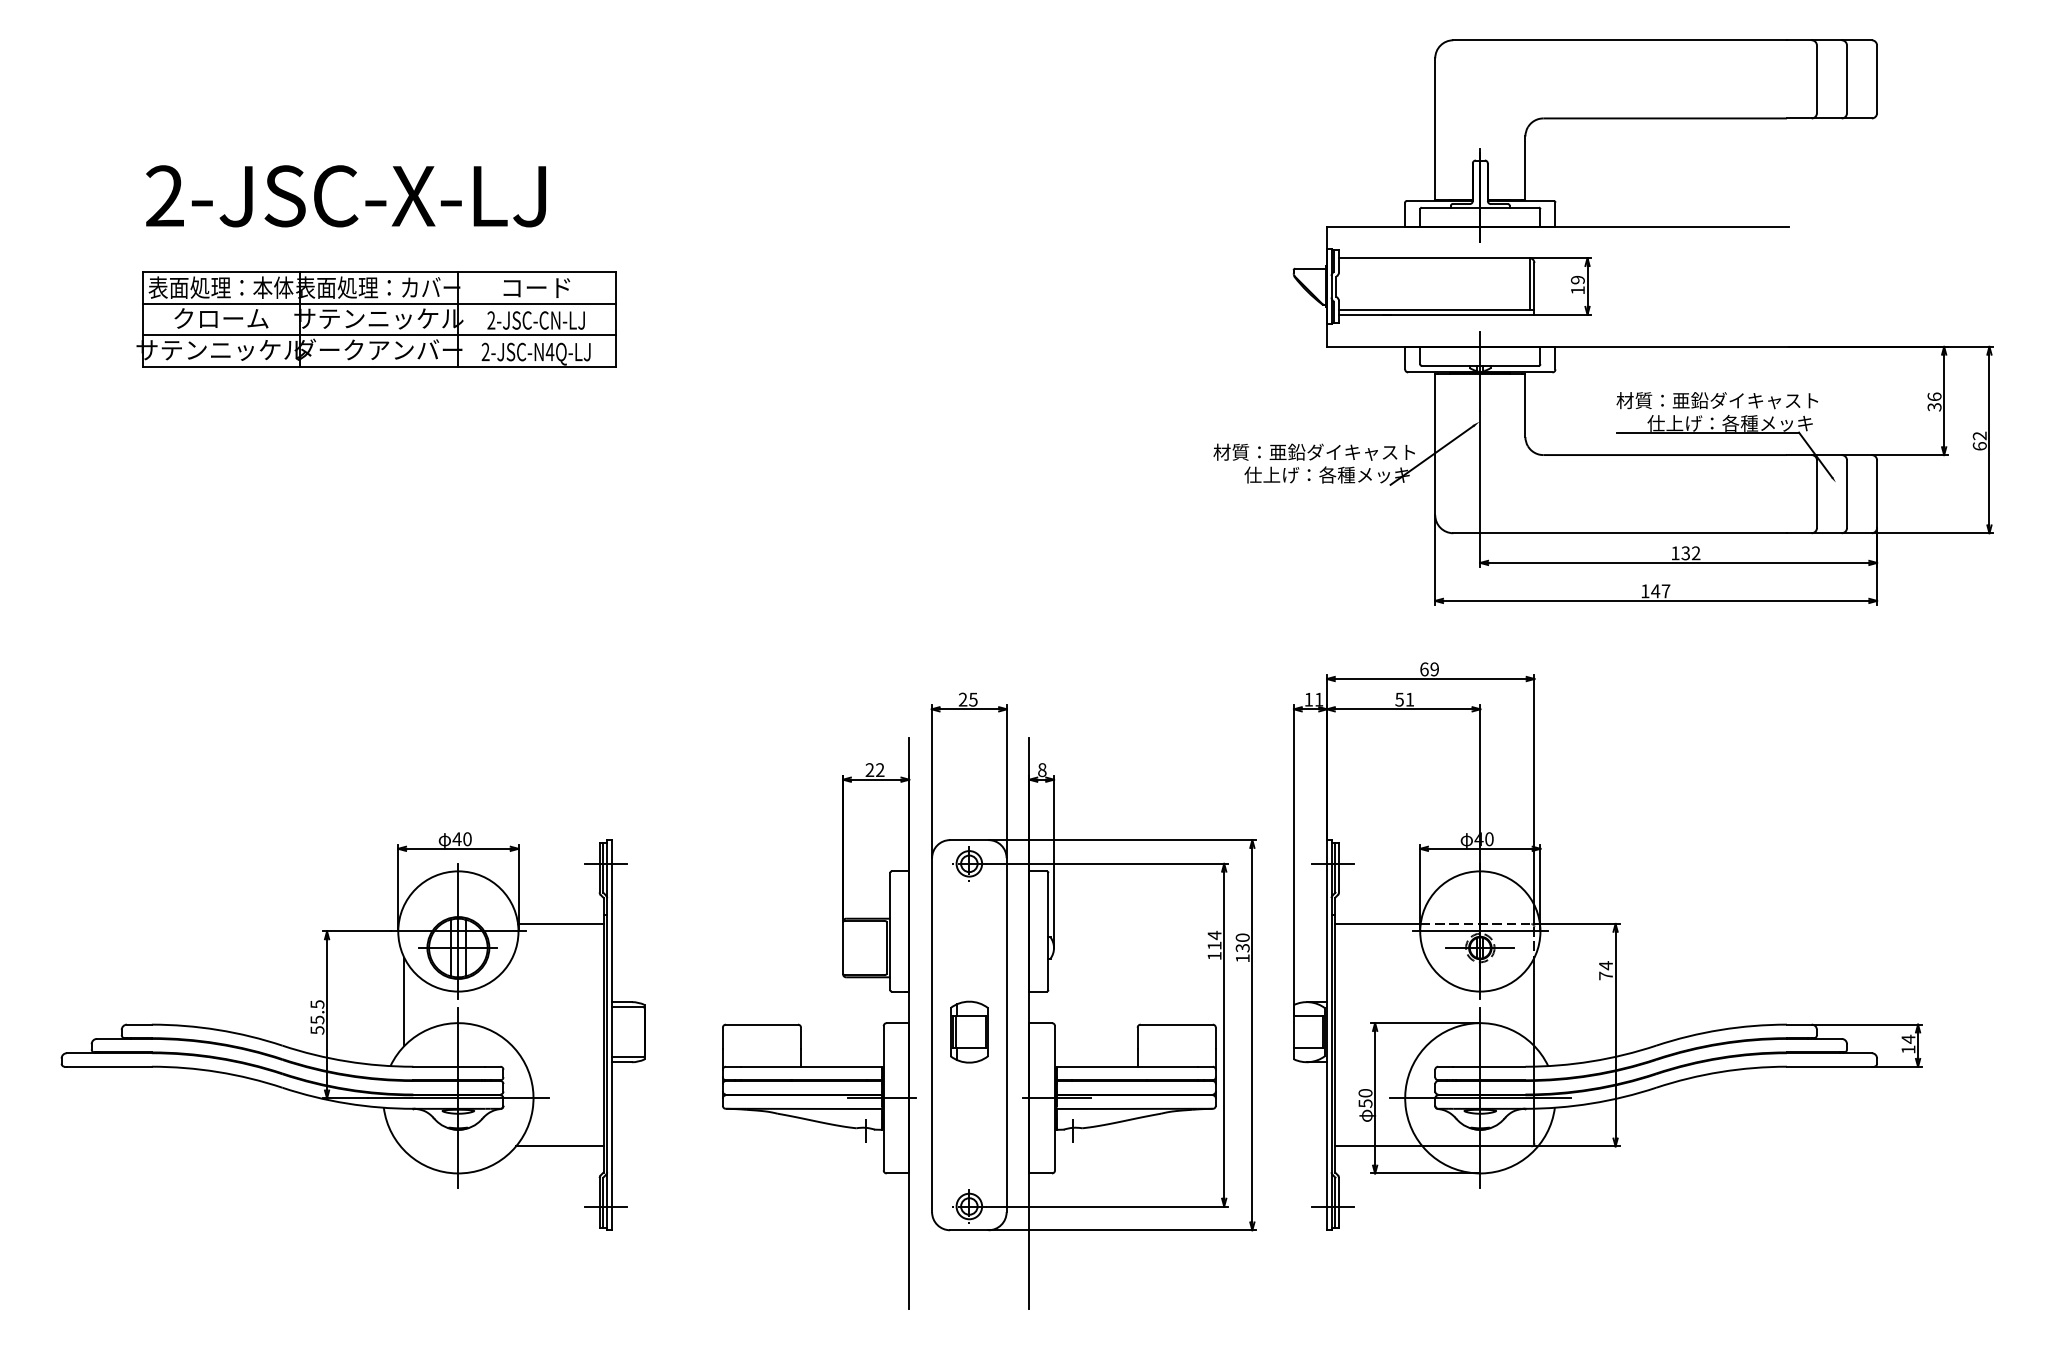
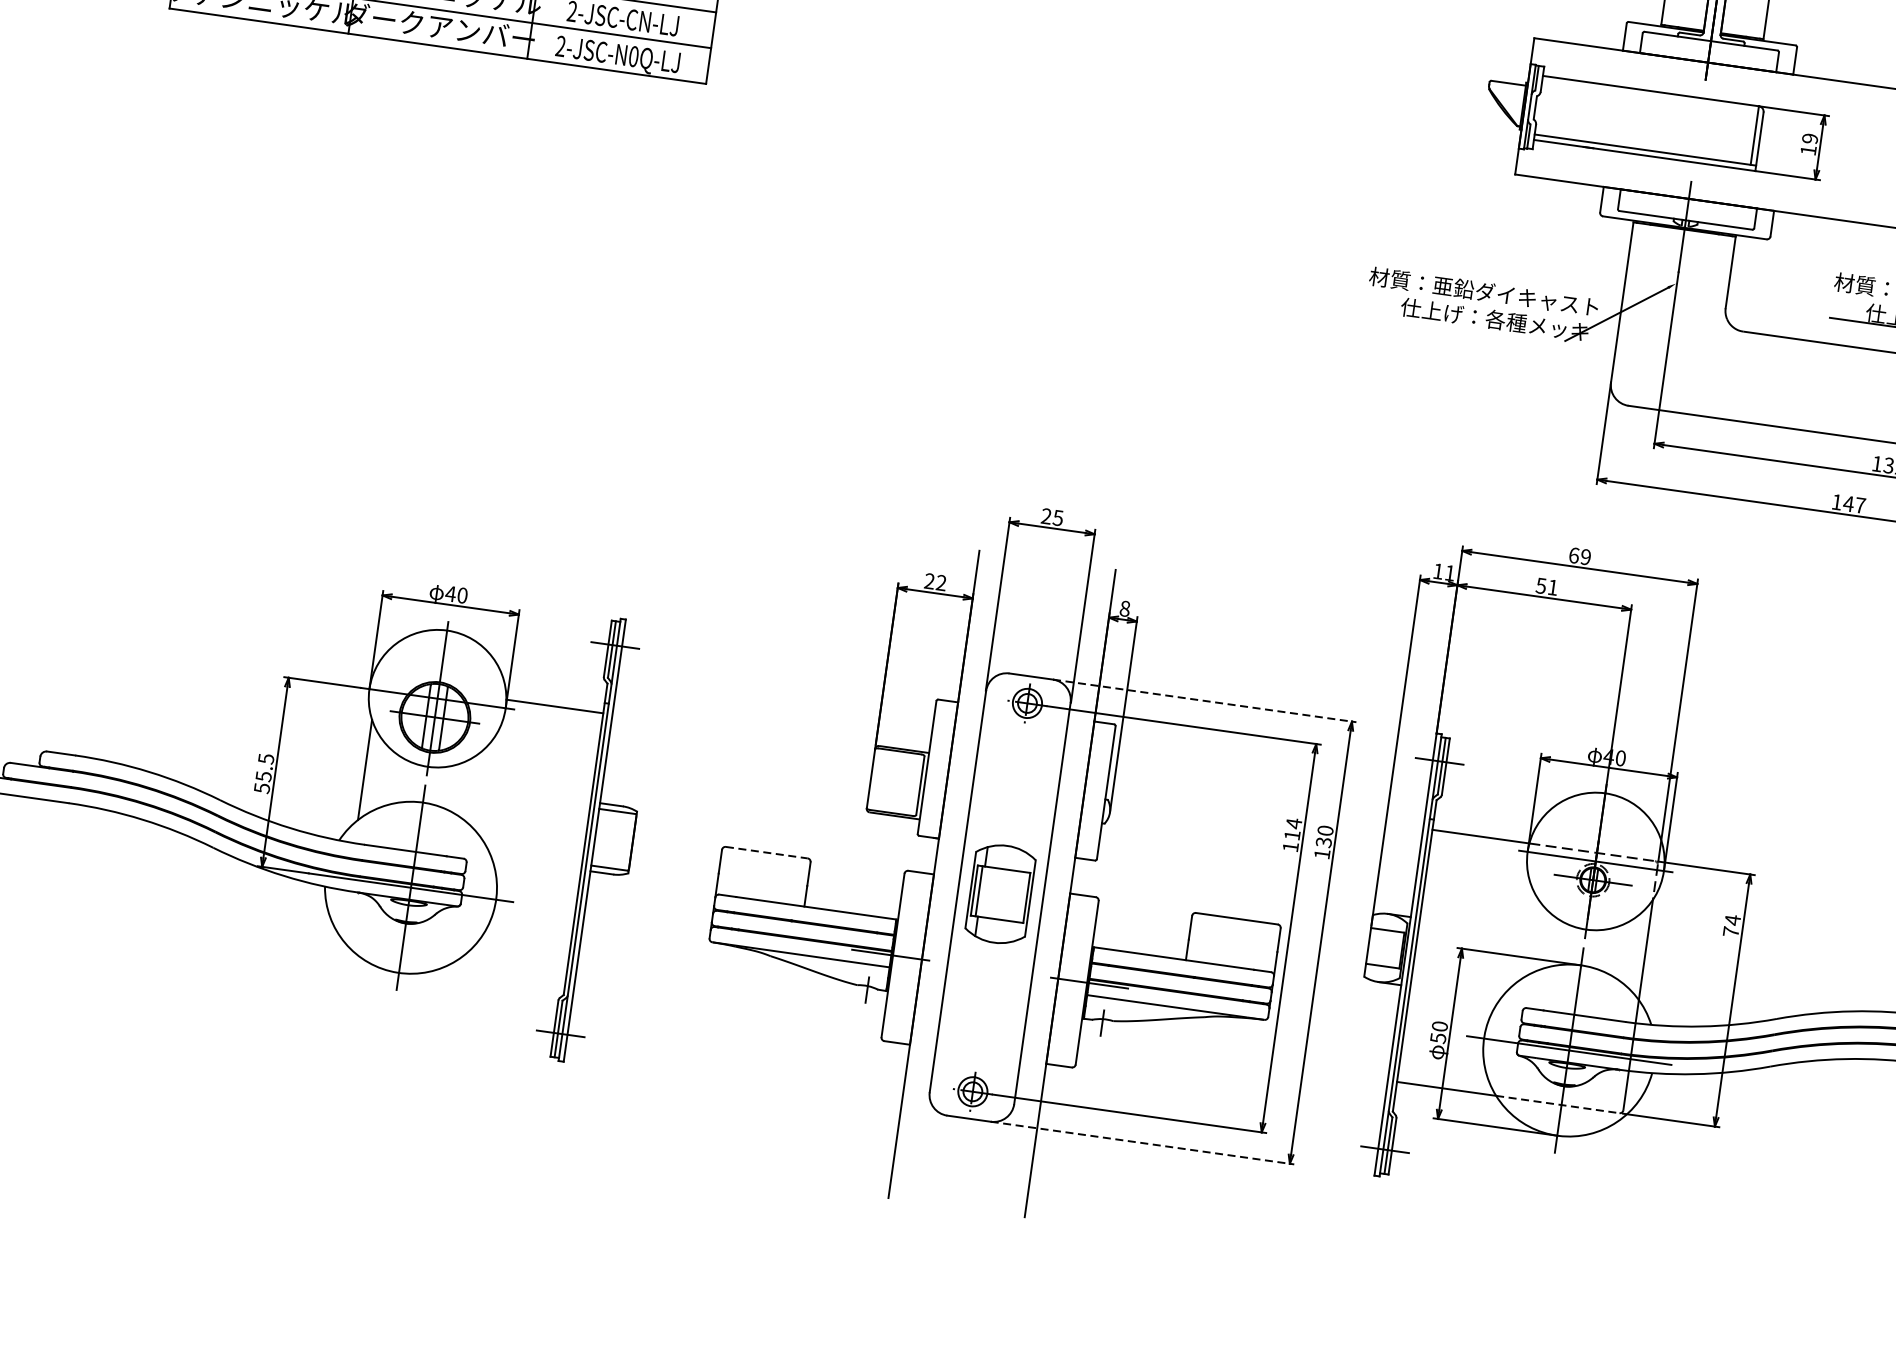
text: (549, 351) -> (633, 55), 2-JSC-N4Q-LJ -> 2-JSC-N0Q-LJ
line: (1122, 840) -> (1204, 701), solid -> dashed
line: (762, 1024) -> (767, 852), solid -> dashed
part: (969, 1031) -> (1000, 893), size x1.4
line: (559, 1146) -> (517, 958), removed
line: (1477, 1146) -> (1558, 1104), solid -> dashed
line: (1122, 1230) -> (1142, 1143), solid -> dashed

